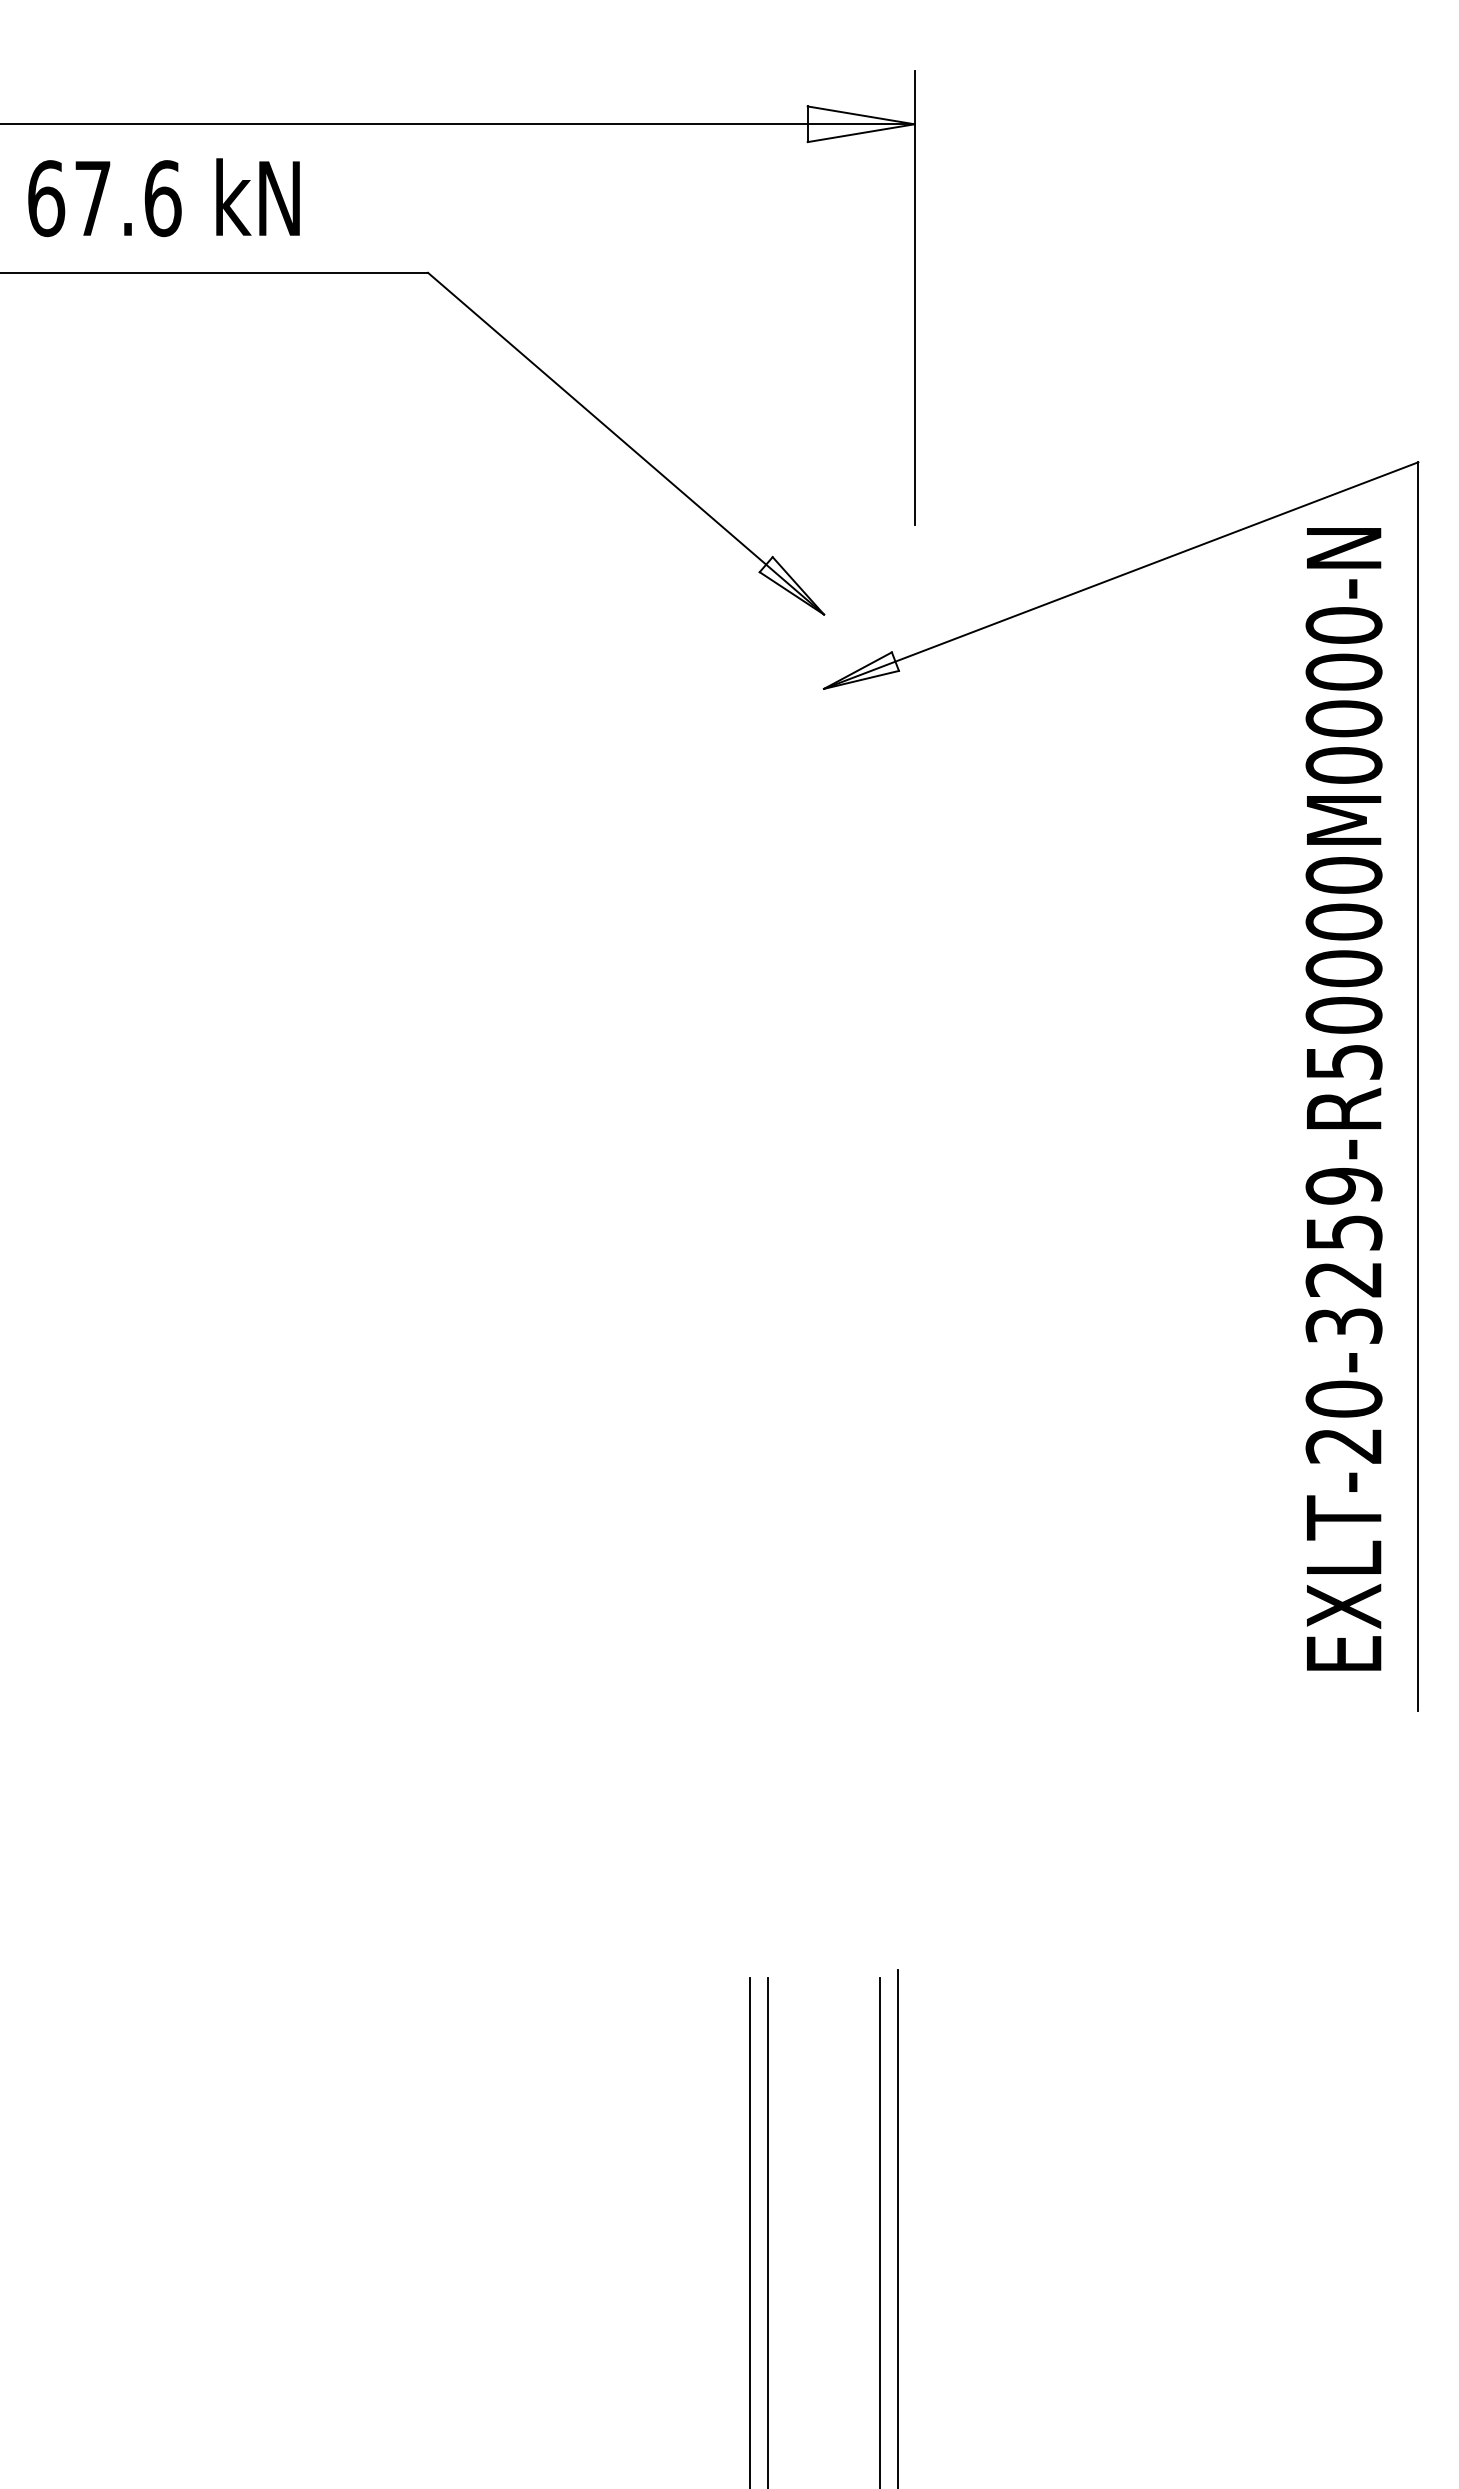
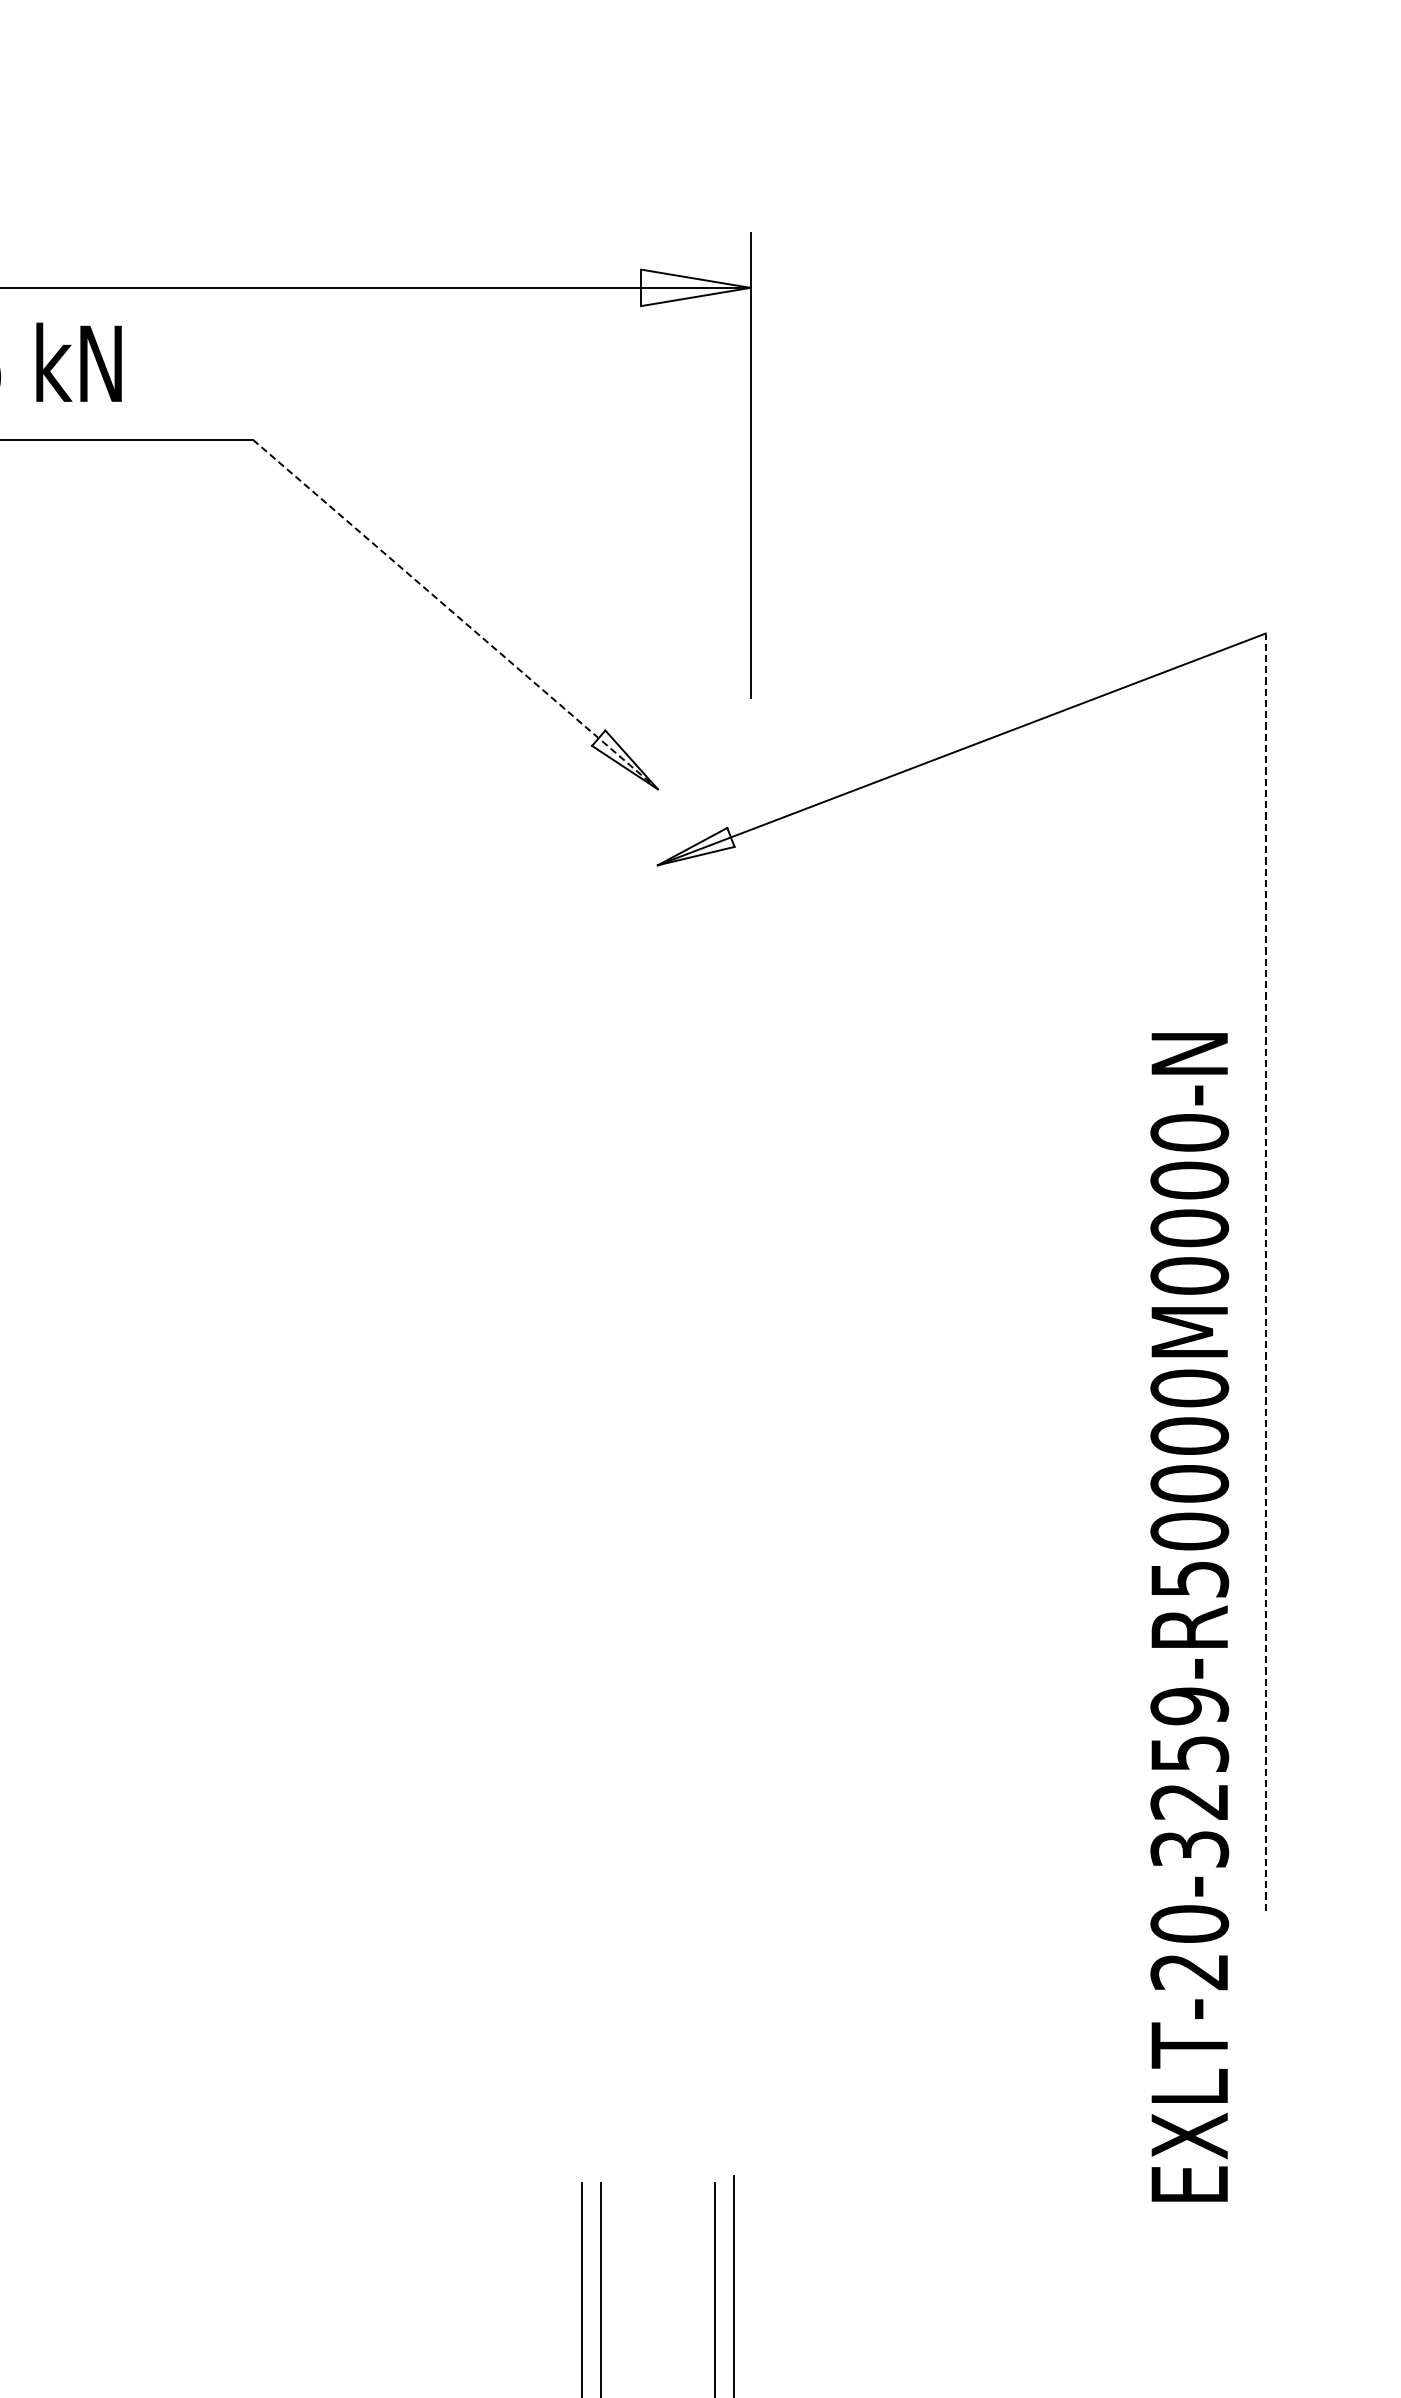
line: (626, 443) -> (455, 614), solid -> dashed
line: (1418, 1086) -> (1265, 1271), solid -> dashed
text: (1343, 1099) -> (1189, 1617), moved

